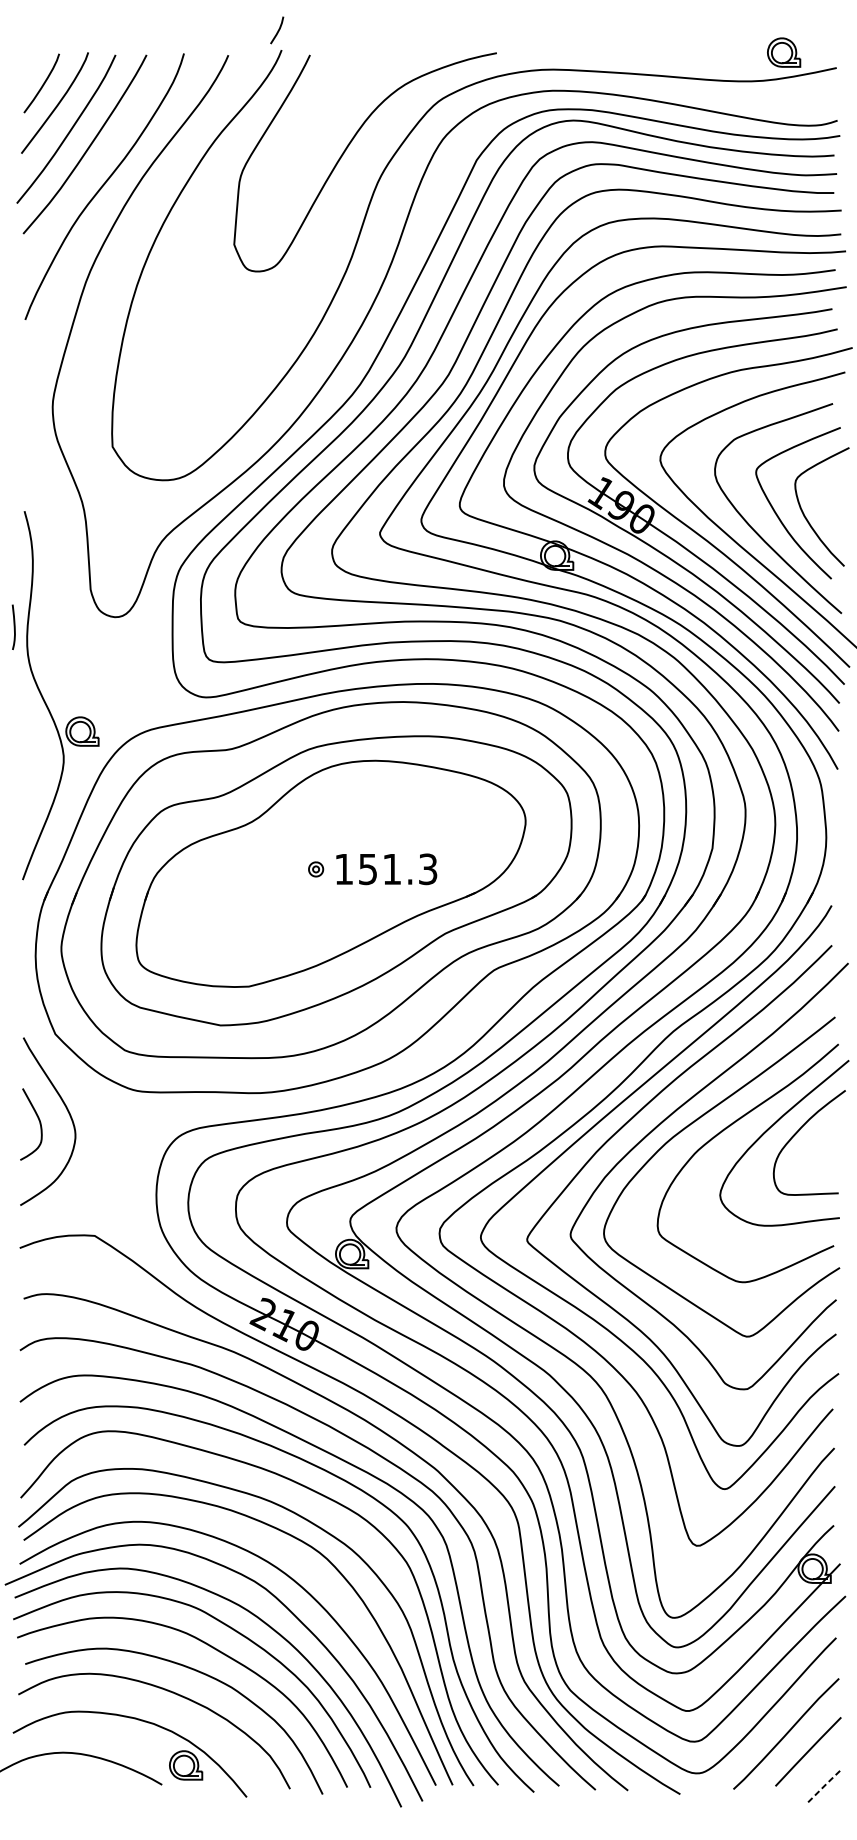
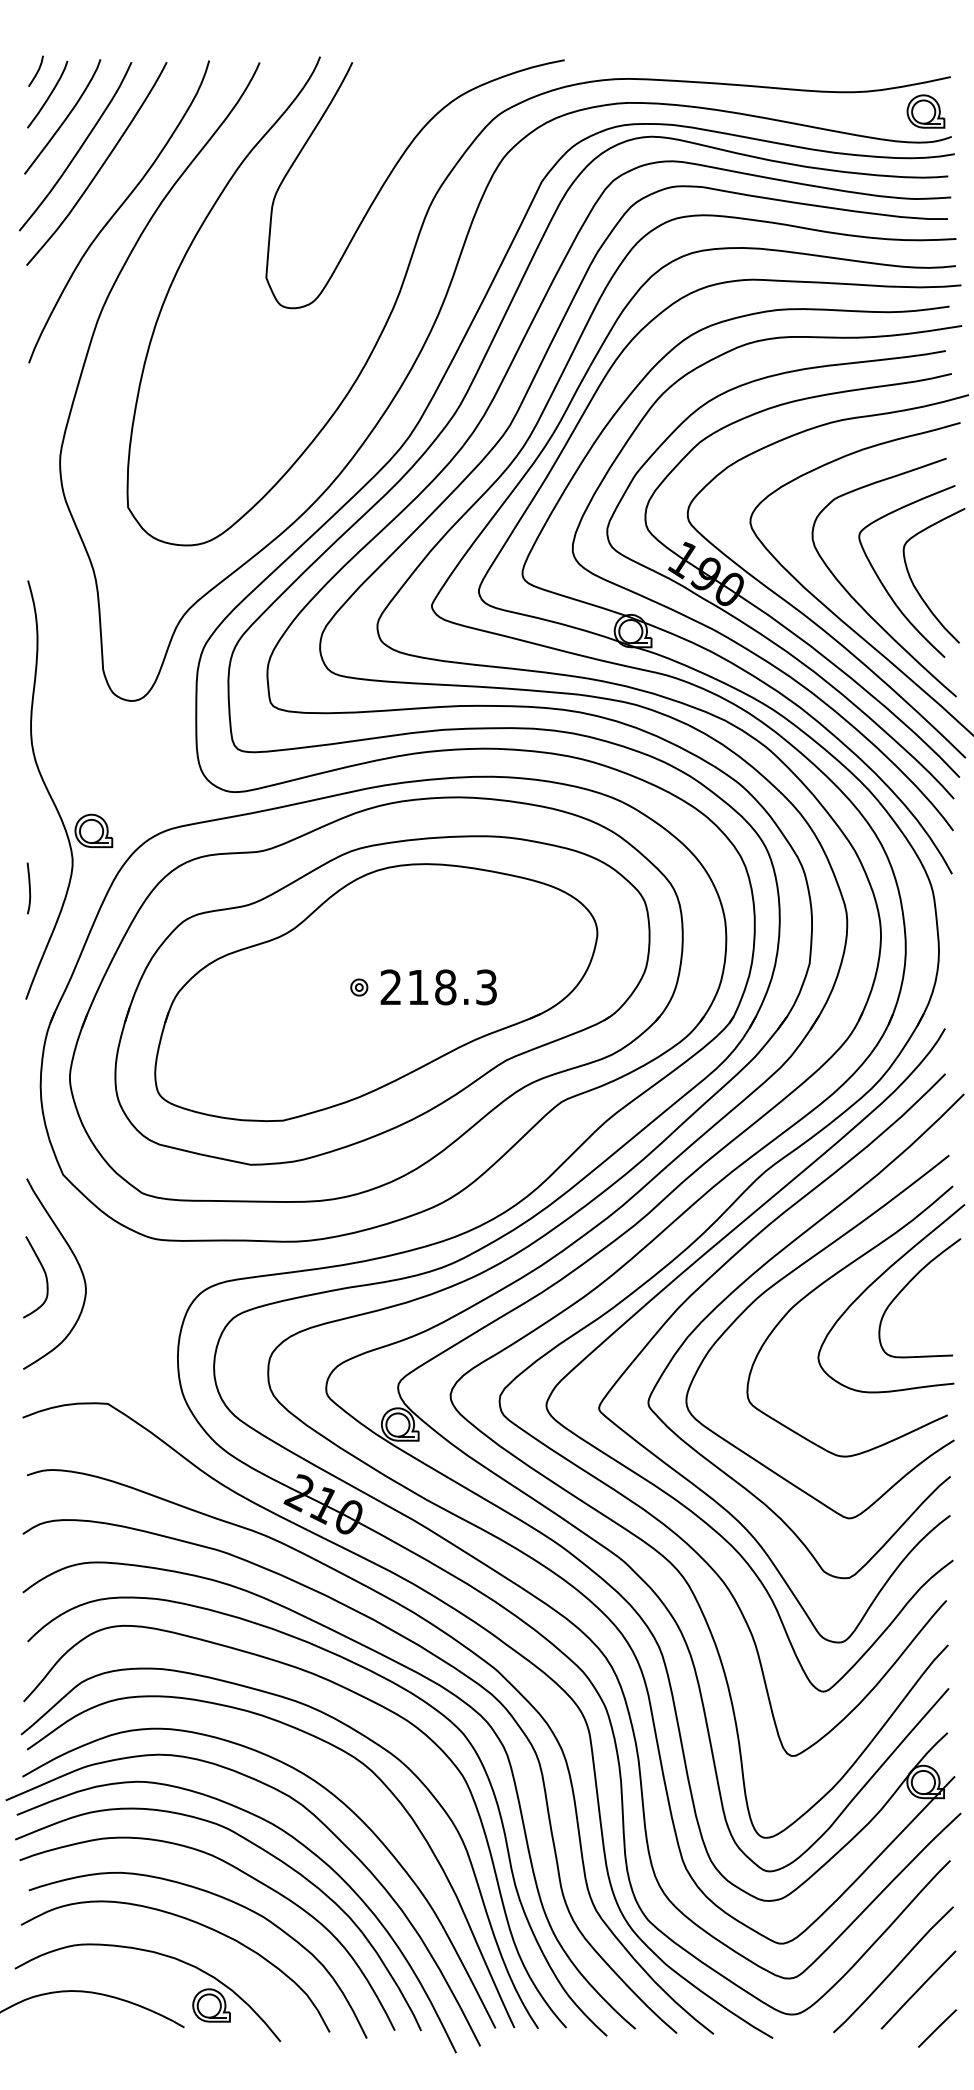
line: (277, 30) -> (36, 71), moved
part: (783, 52) -> (925, 111), moved
curve: (14, 627) -> (29, 888), moved
text: (368, 869) -> (418, 987), 151.3 -> 218.3
line: (825, 1784) -> (938, 2027), dashed -> solid

